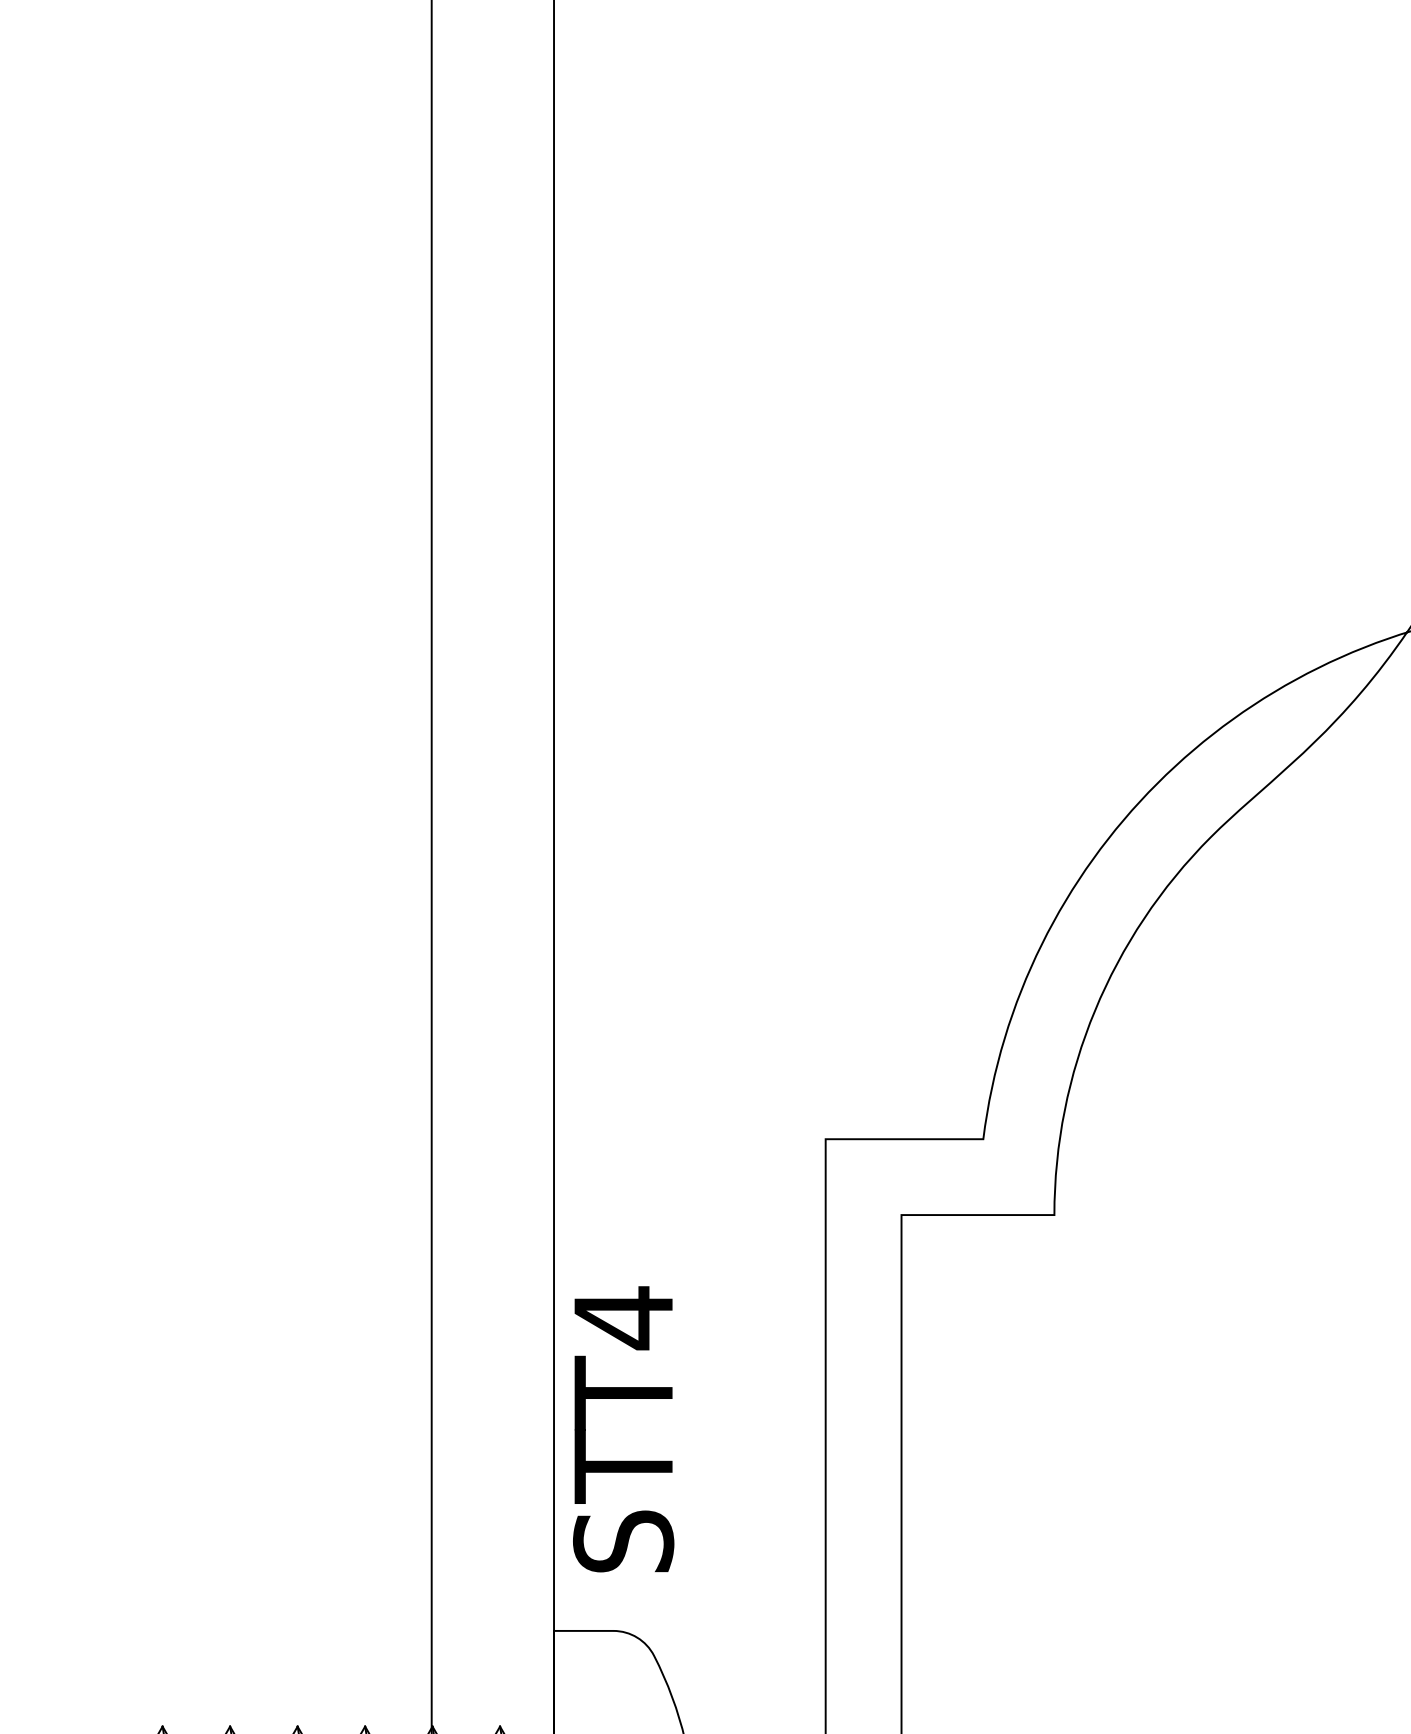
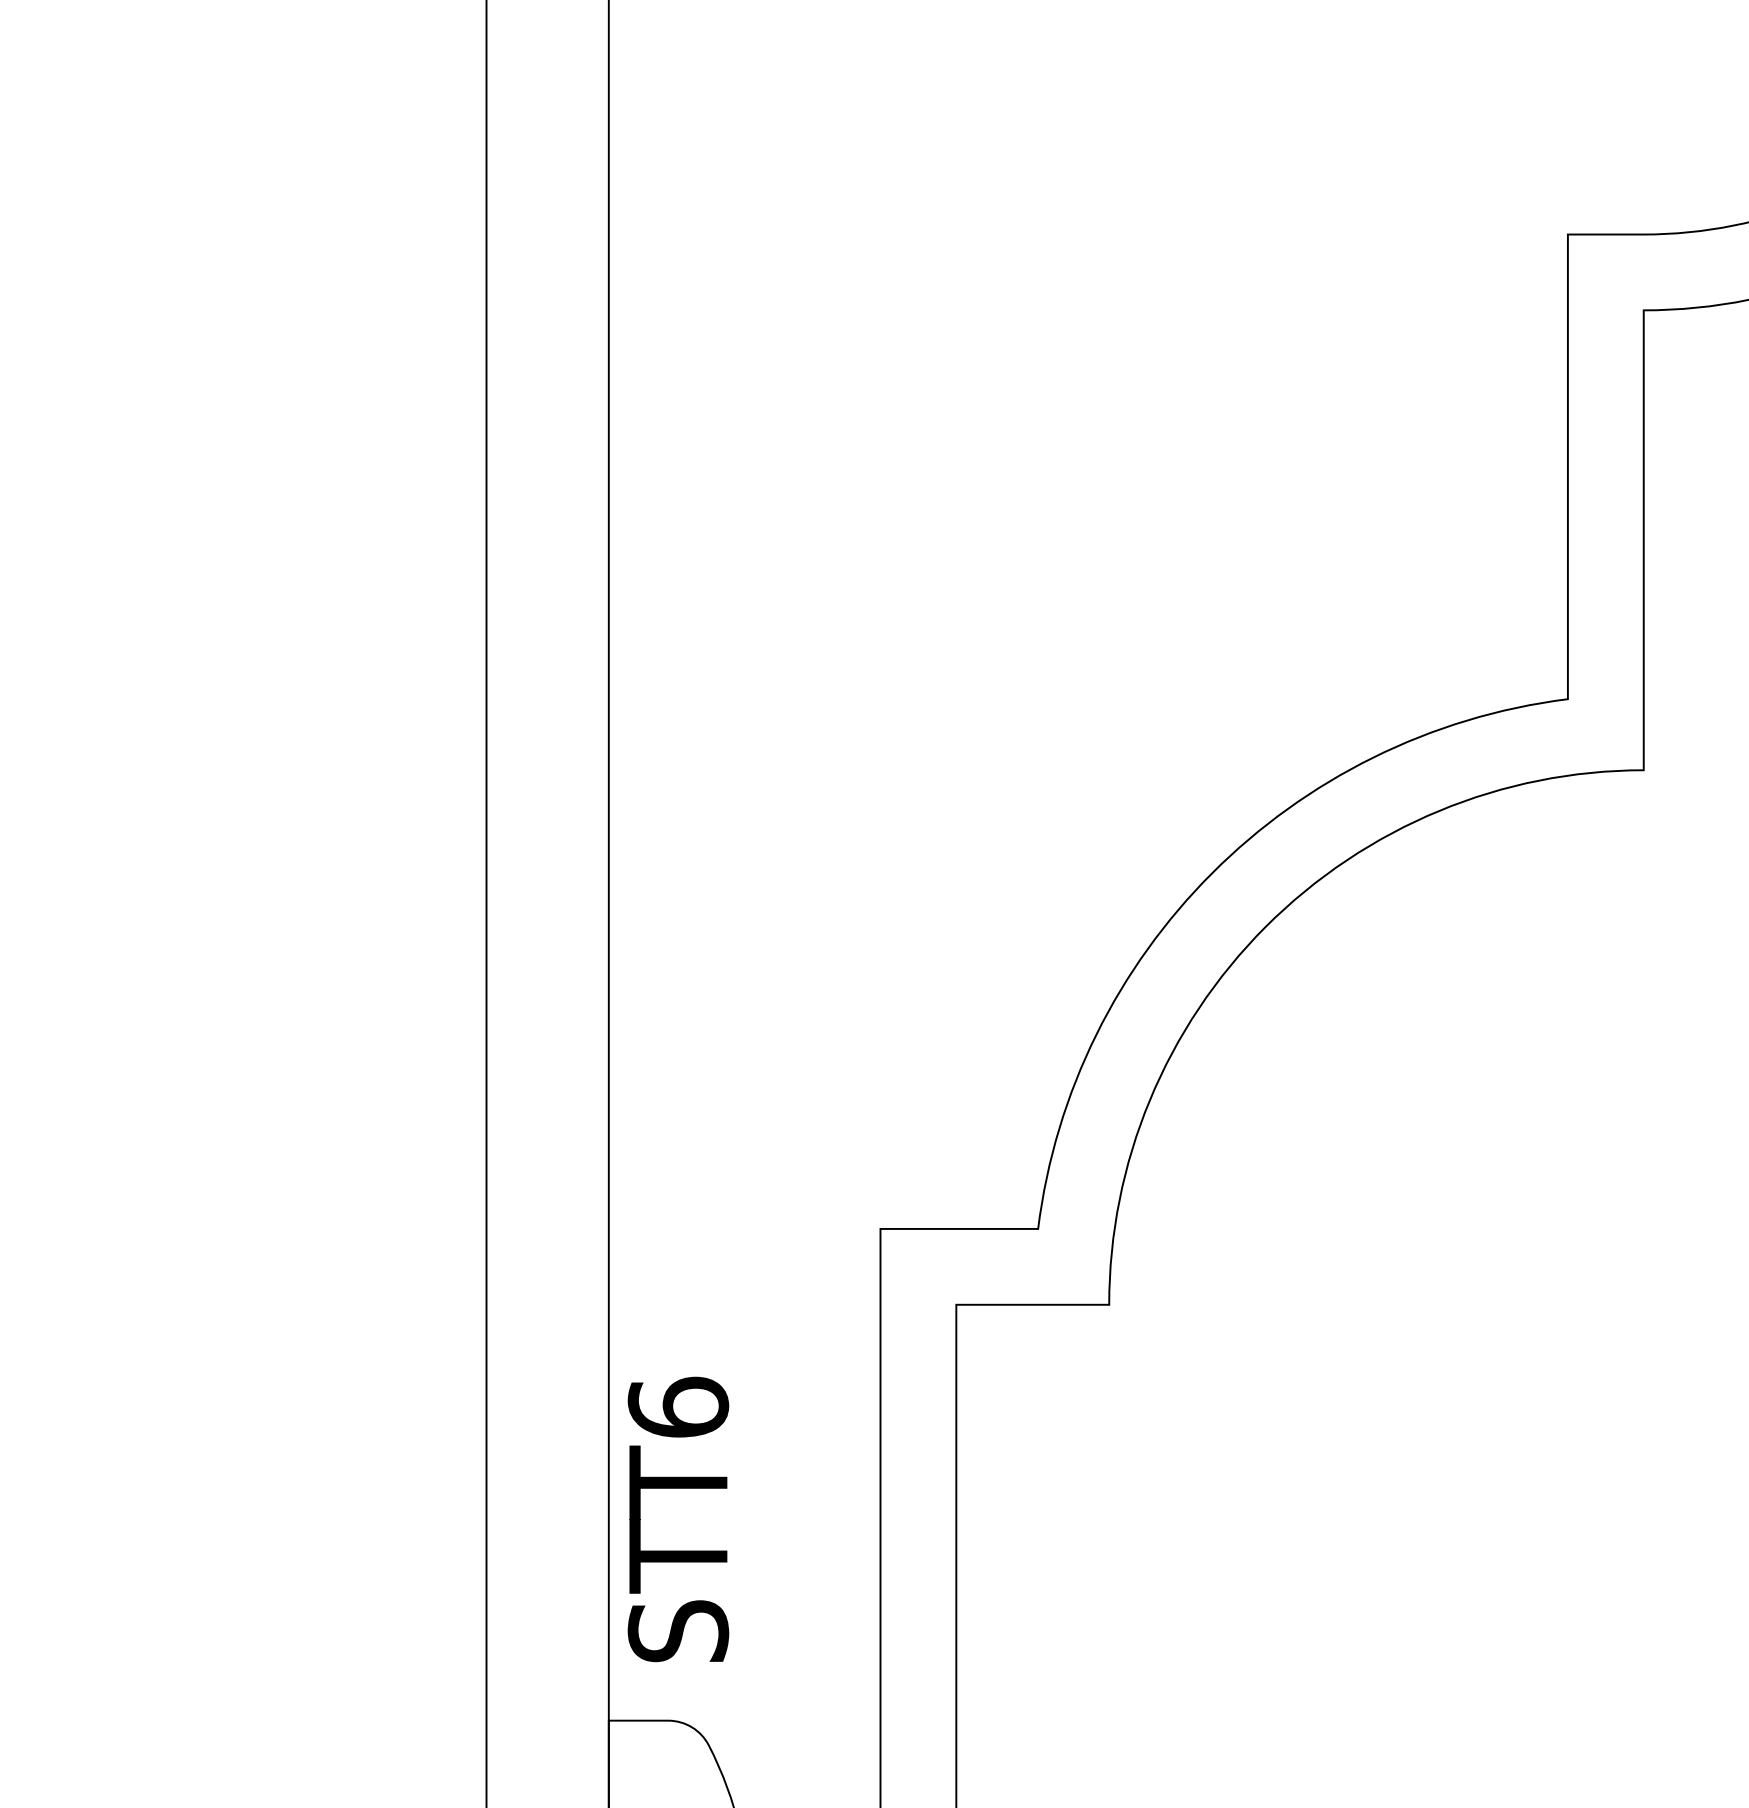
text: (623, 1318) -> (678, 1408), STT4 -> STT6

